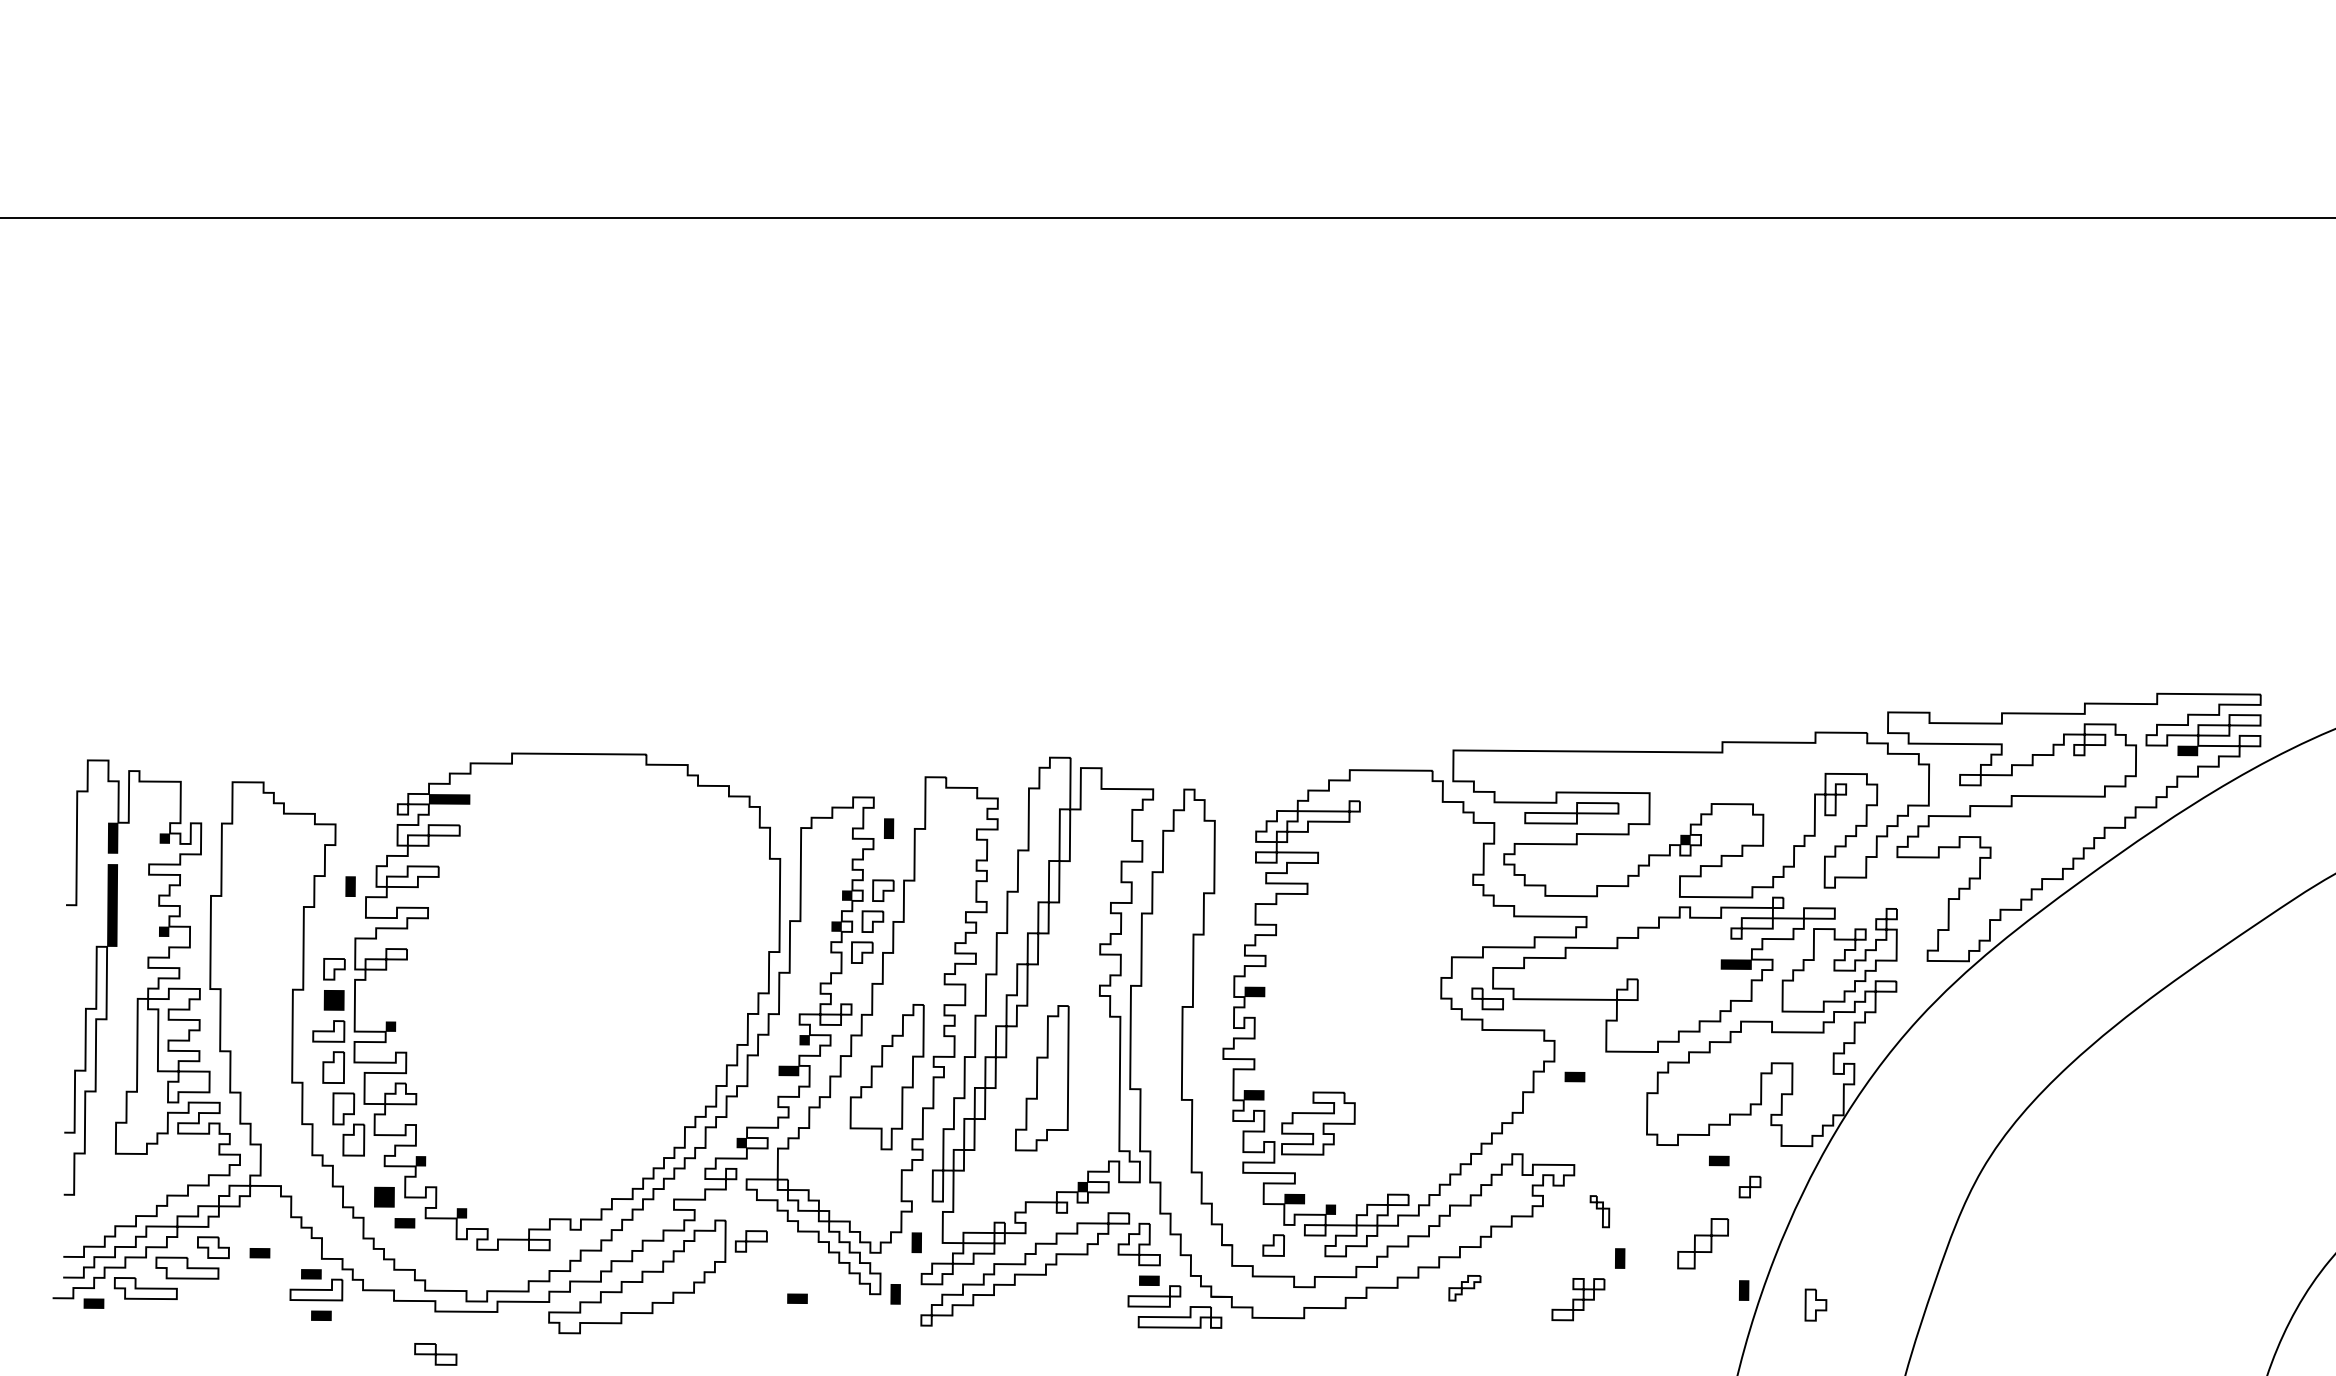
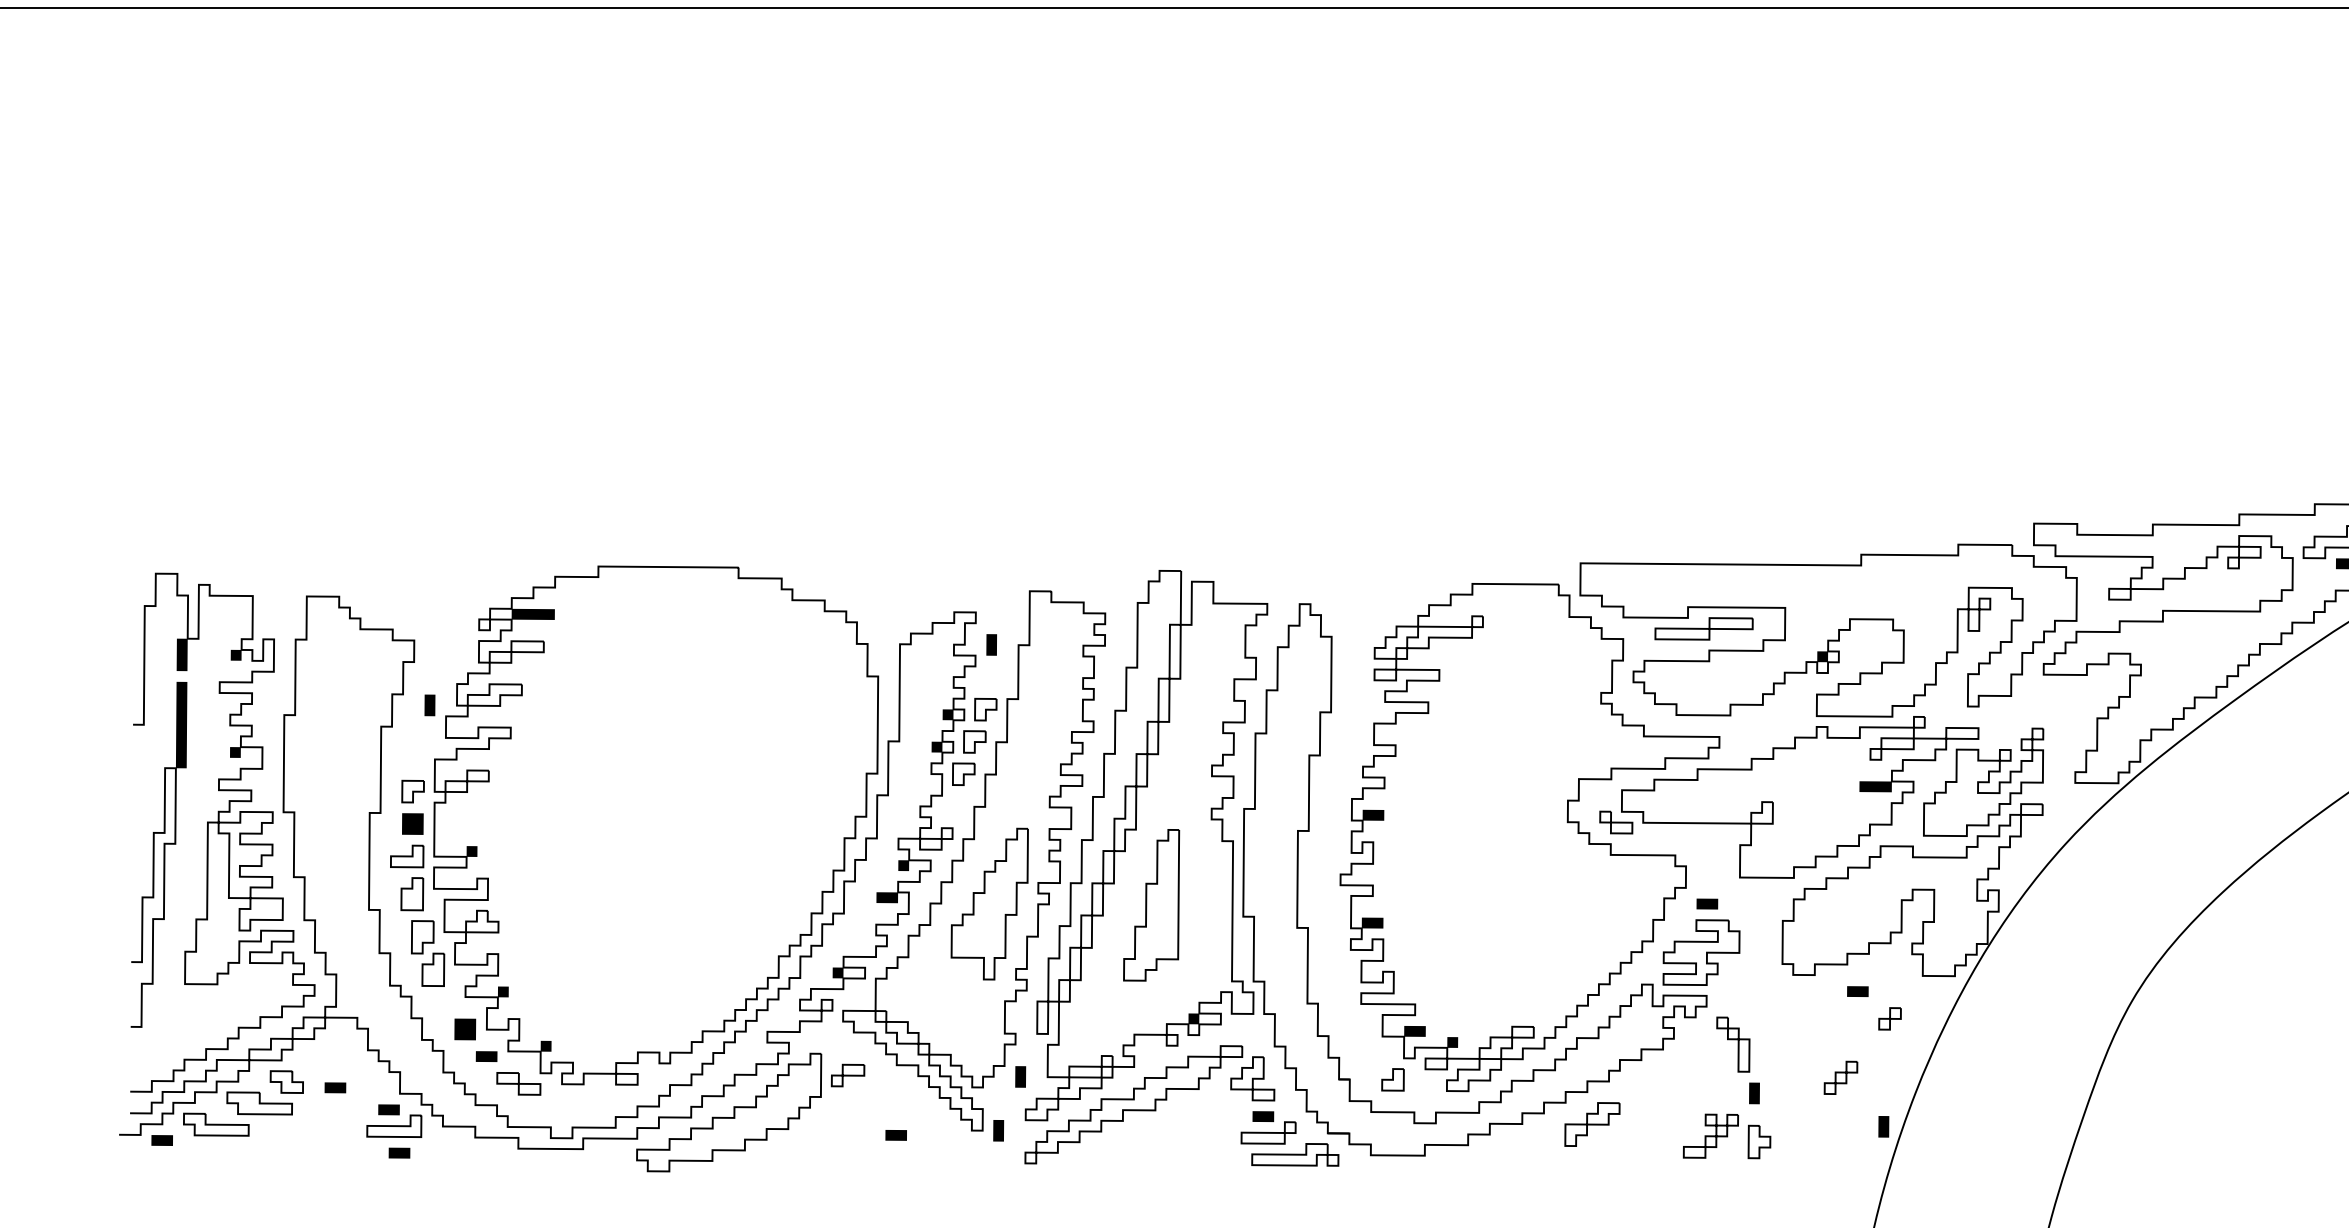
part: (1318, 1123) -> (1701, 952), moved
part: (1599, 1211) -> (1732, 1044), size x1.67
part: (1702, 1243) -> (1840, 1077), size x0.62
part: (1464, 1287) -> (1592, 1123), size x1.67
part: (1815, 1304) -> (1759, 1141), moved
part: (435, 1354) -> (518, 1083), moved

